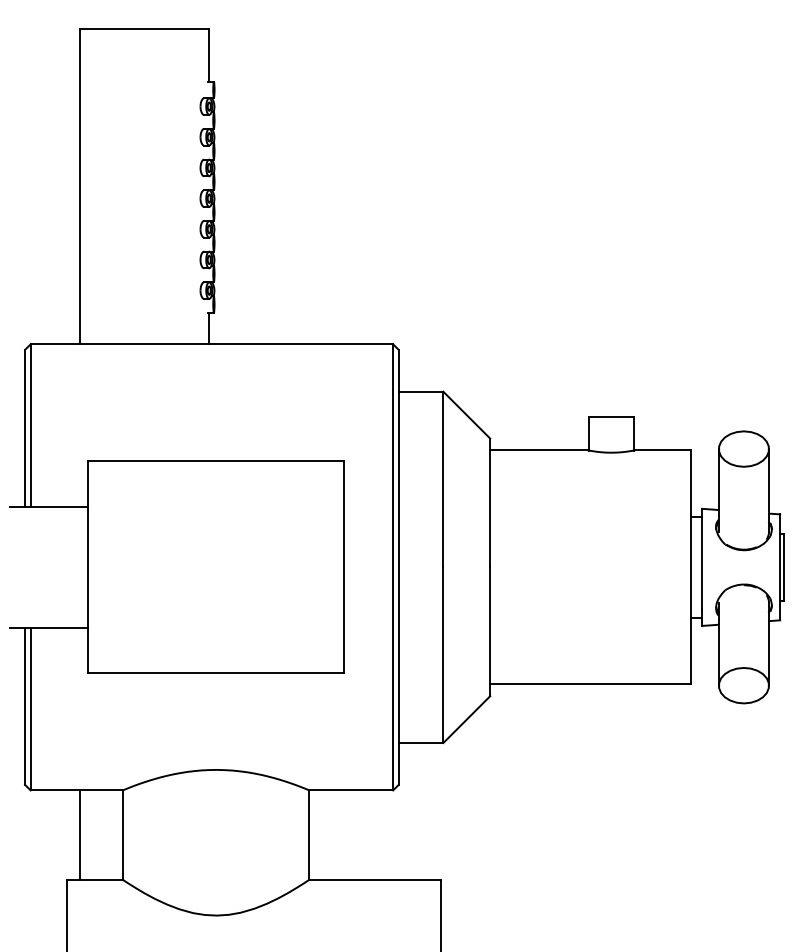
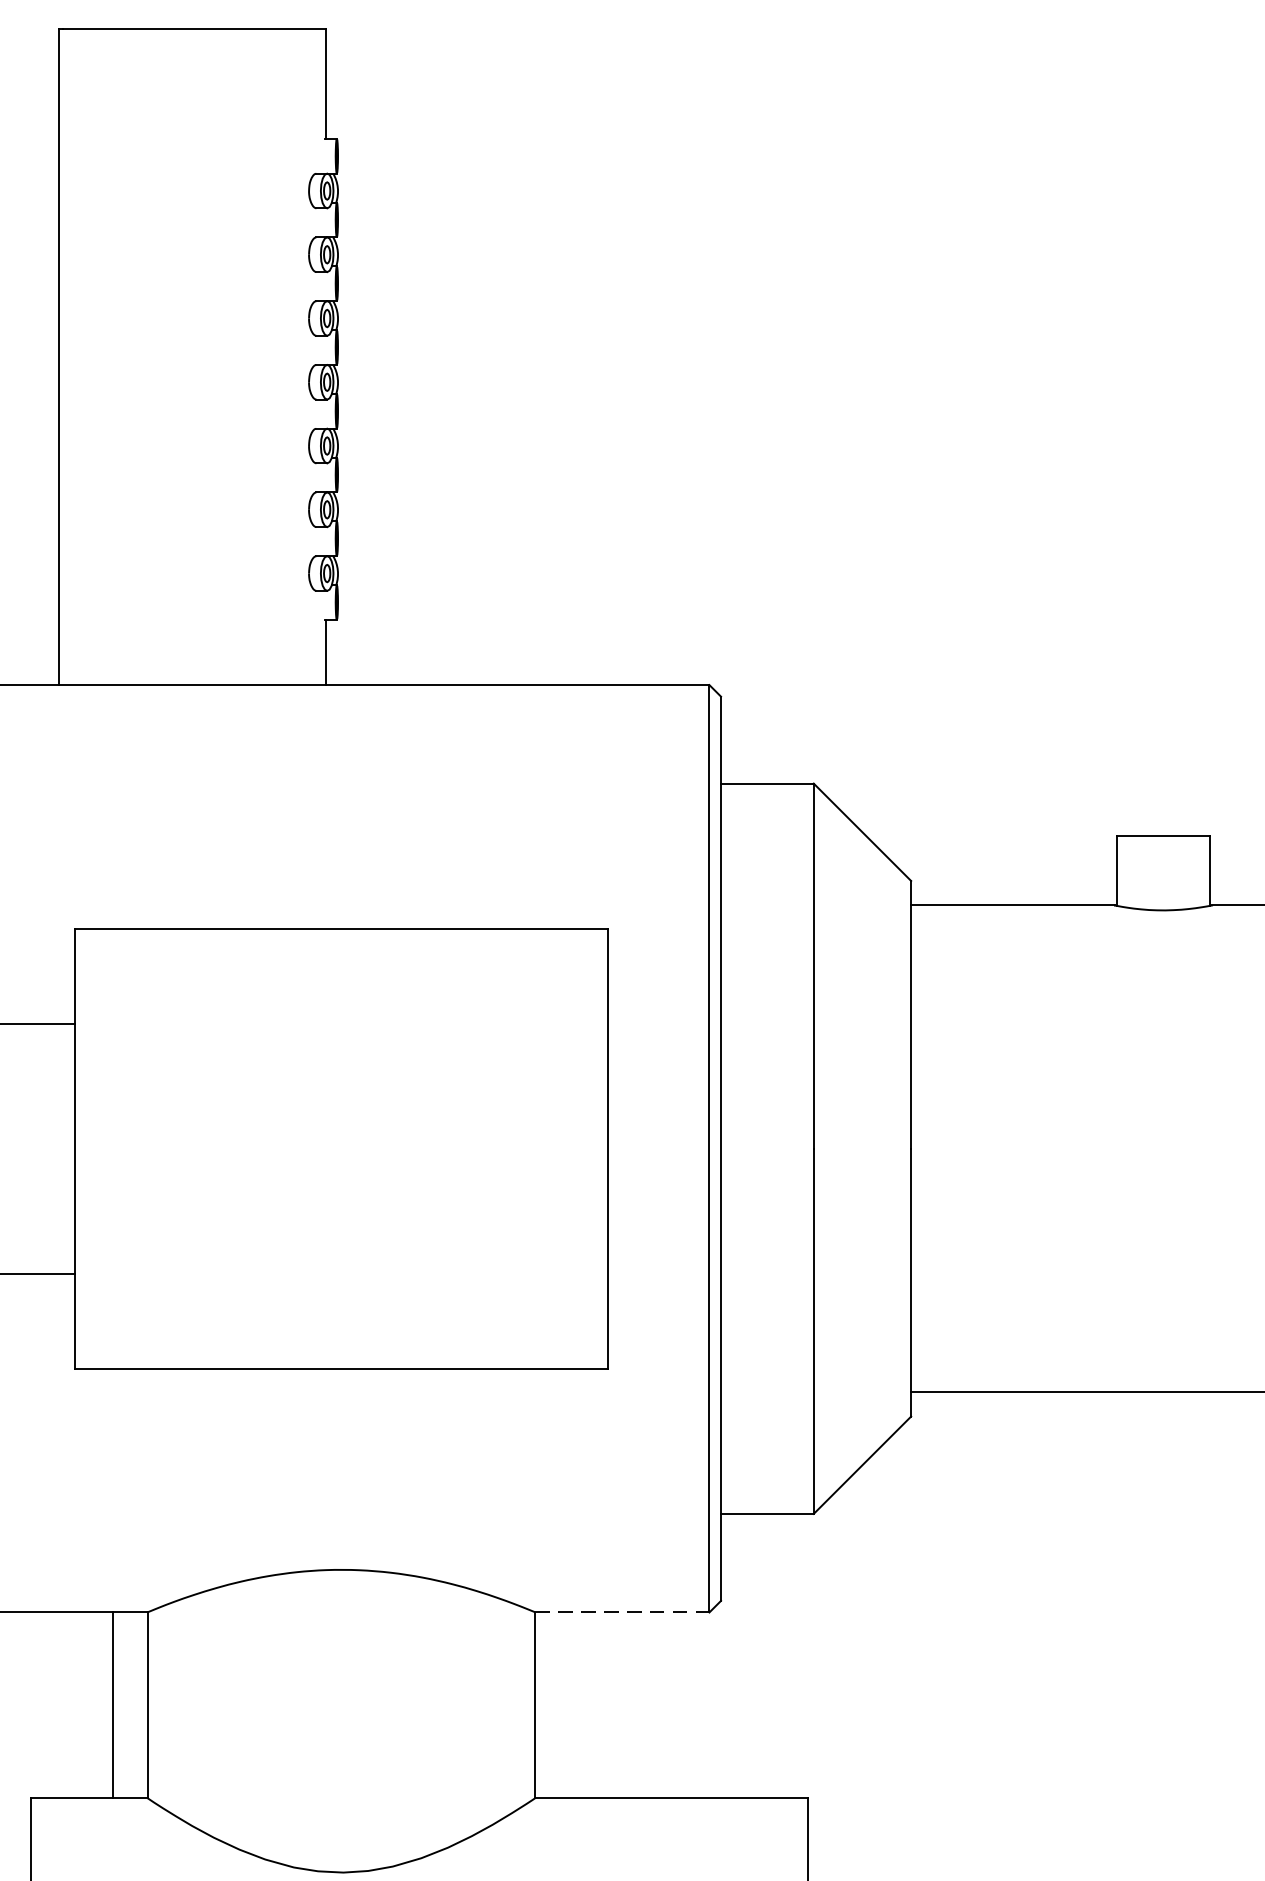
line: (351, 790) -> (622, 1612), solid -> dashed
line: (80, 834) -> (113, 1704), moved

